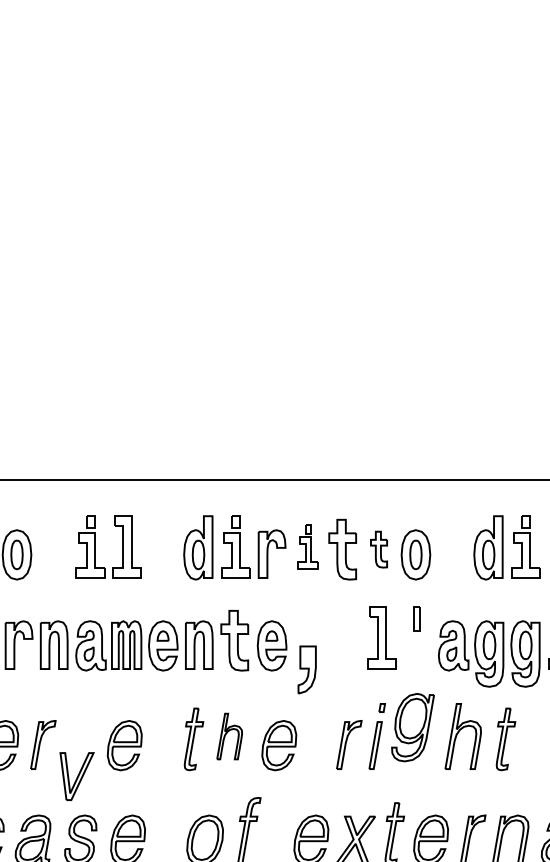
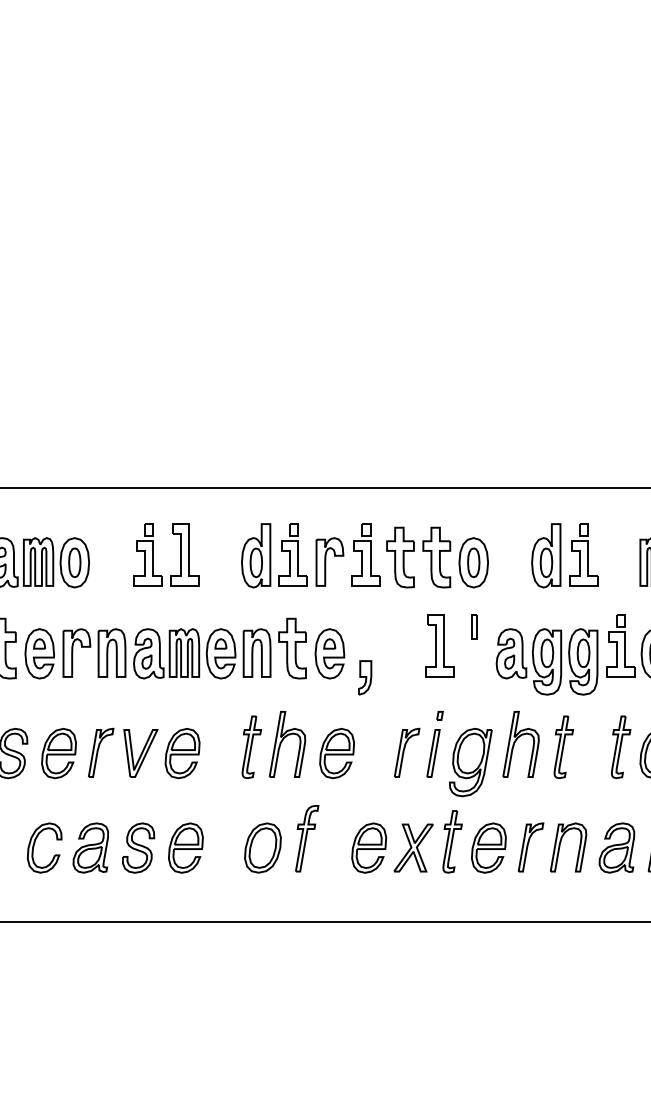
part: (307, 546) -> (365, 554), size x1.43
part: (378, 549) -> (436, 557), size x1.67
part: (307, 669) -> (365, 677), size x0.71
part: (412, 727) -> (470, 762), moved
part: (229, 736) -> (287, 744), size x1.43
part: (76, 776) -> (140, 753), moved

